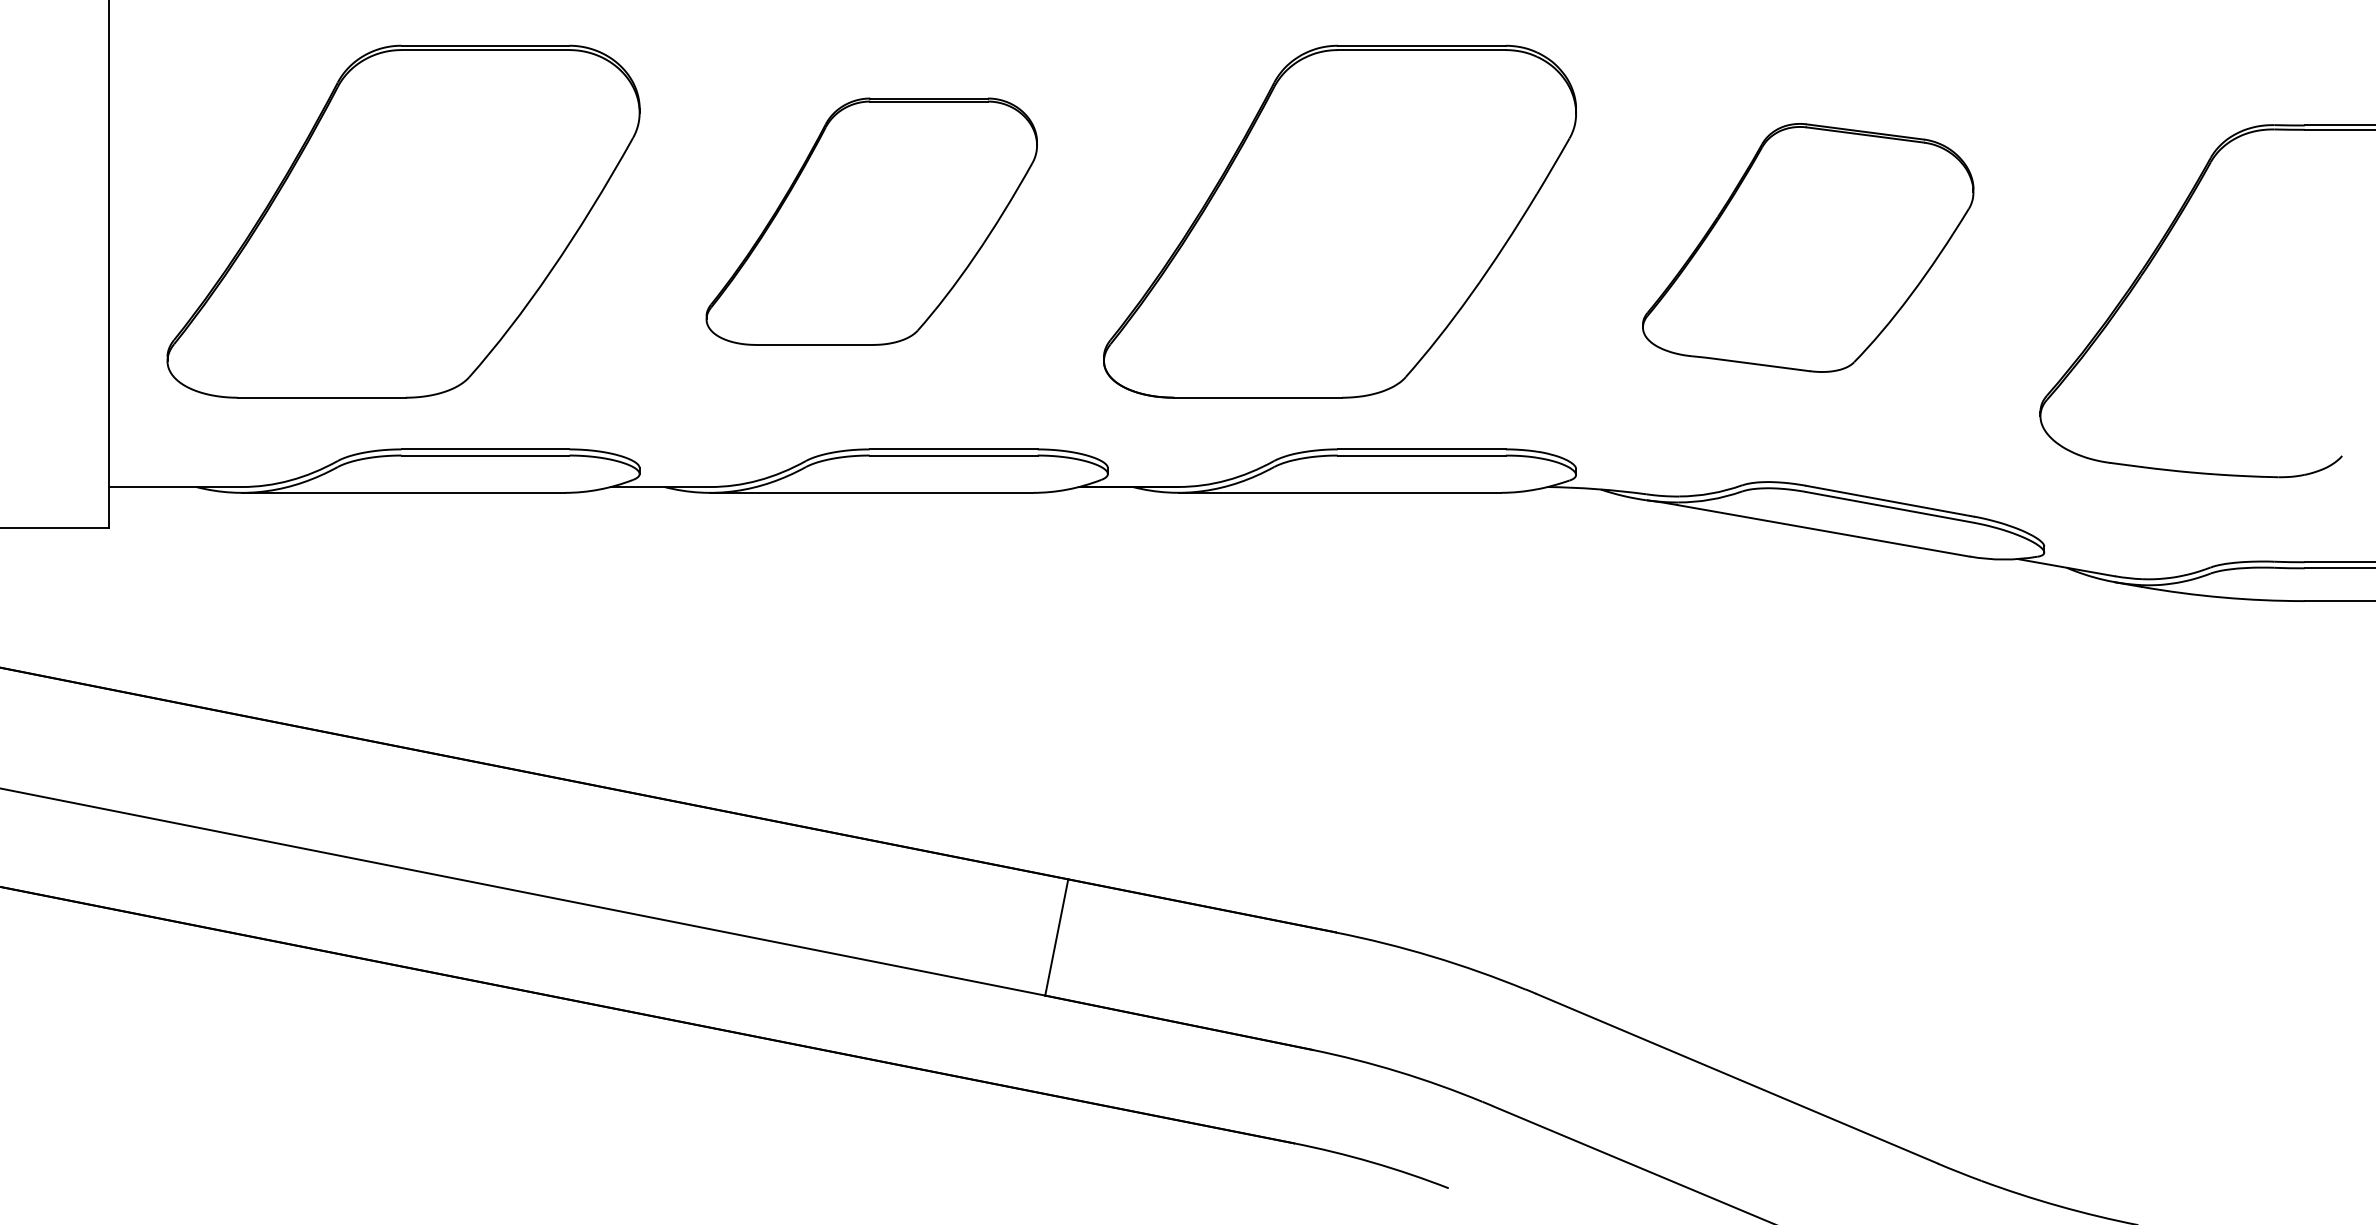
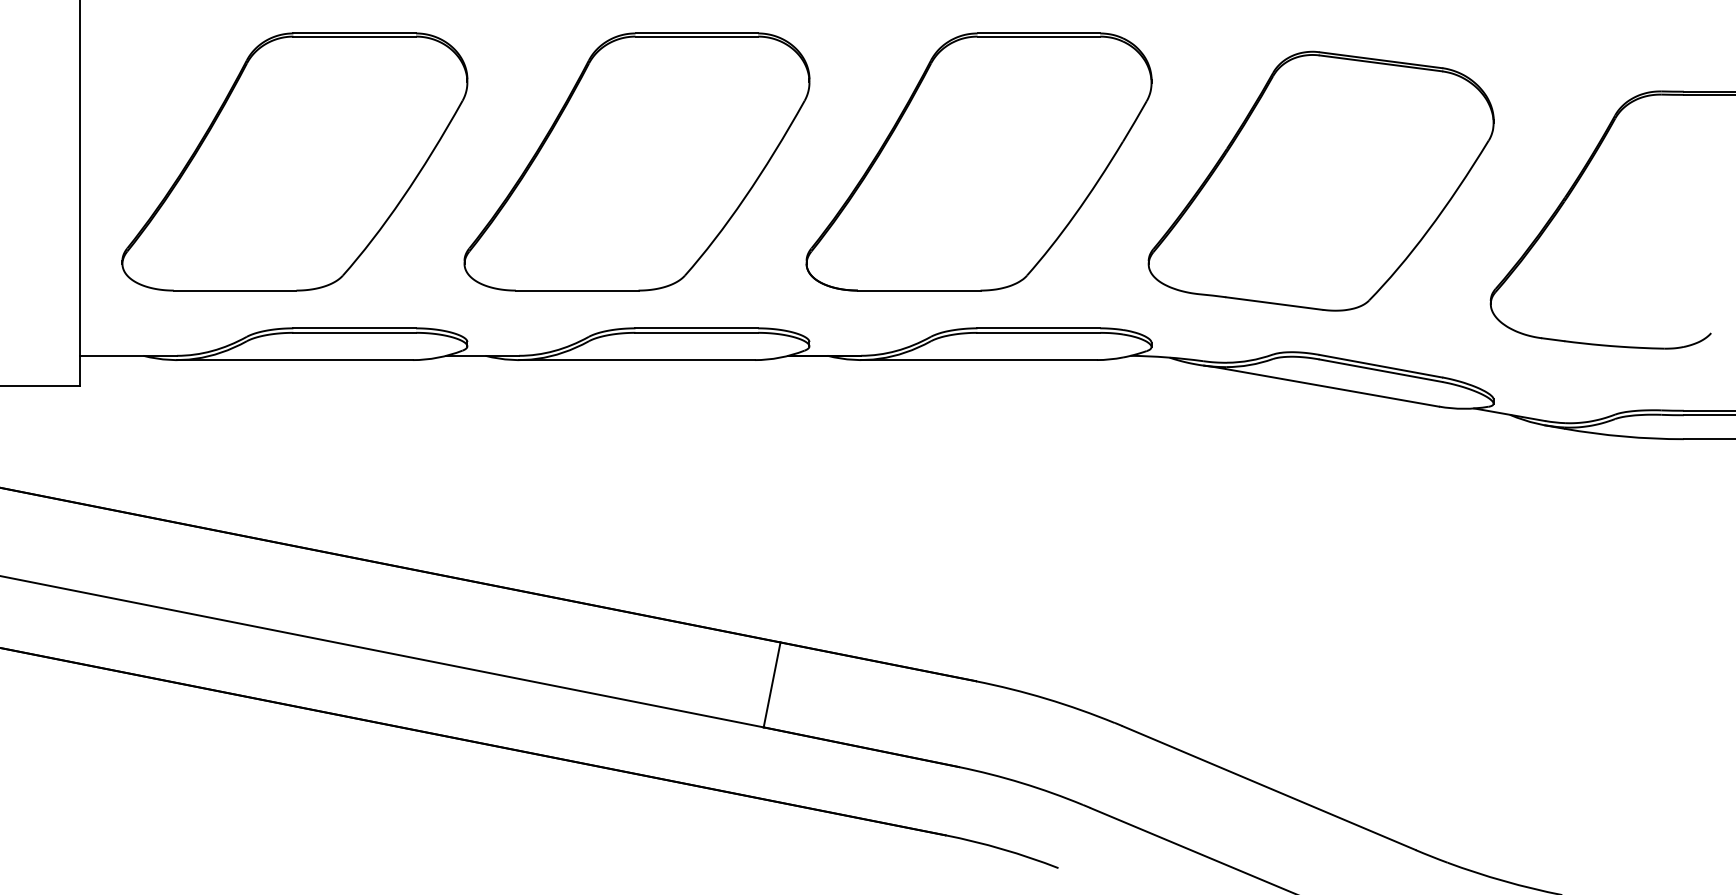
part: (871, 221) -> (636, 161), size x1.43
part: (1807, 247) -> (1320, 180), size x1.43

